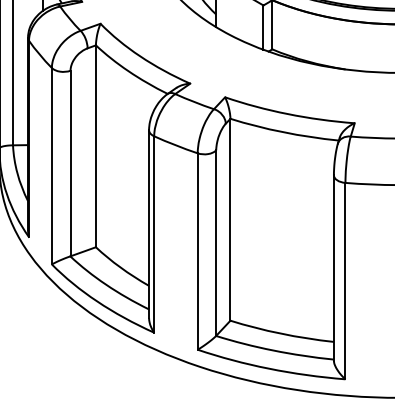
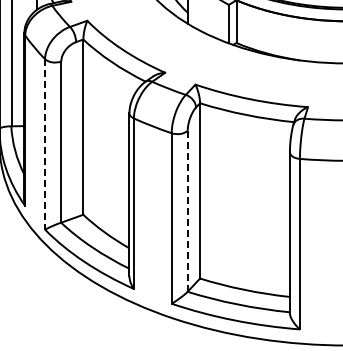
line: (52, 166) -> (45, 144), solid -> dashed
line: (215, 243) -> (187, 211), solid -> dashed

